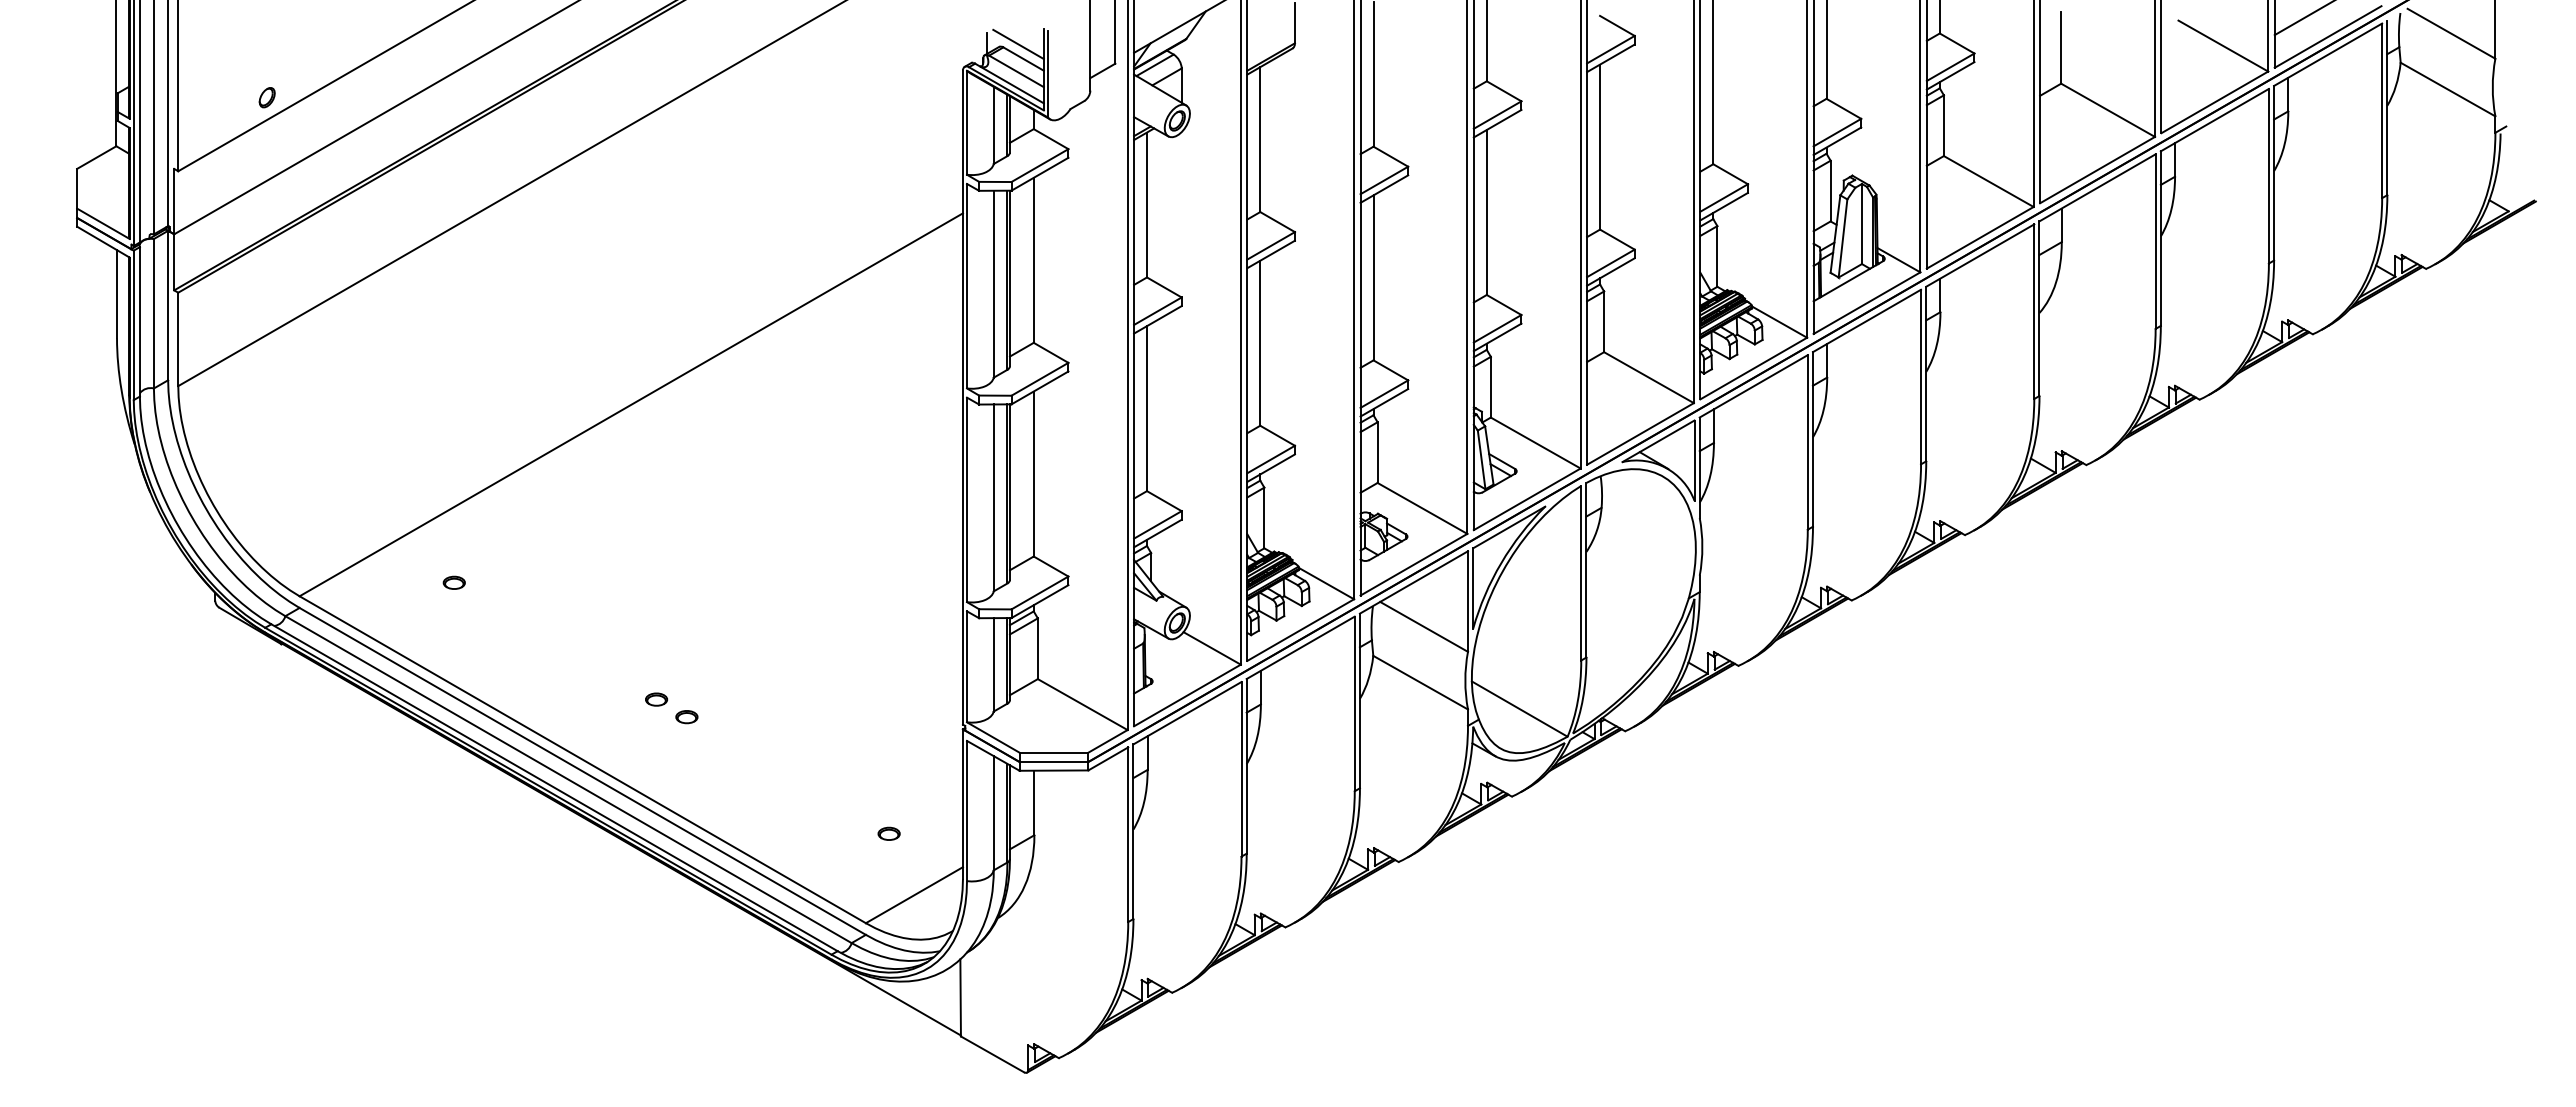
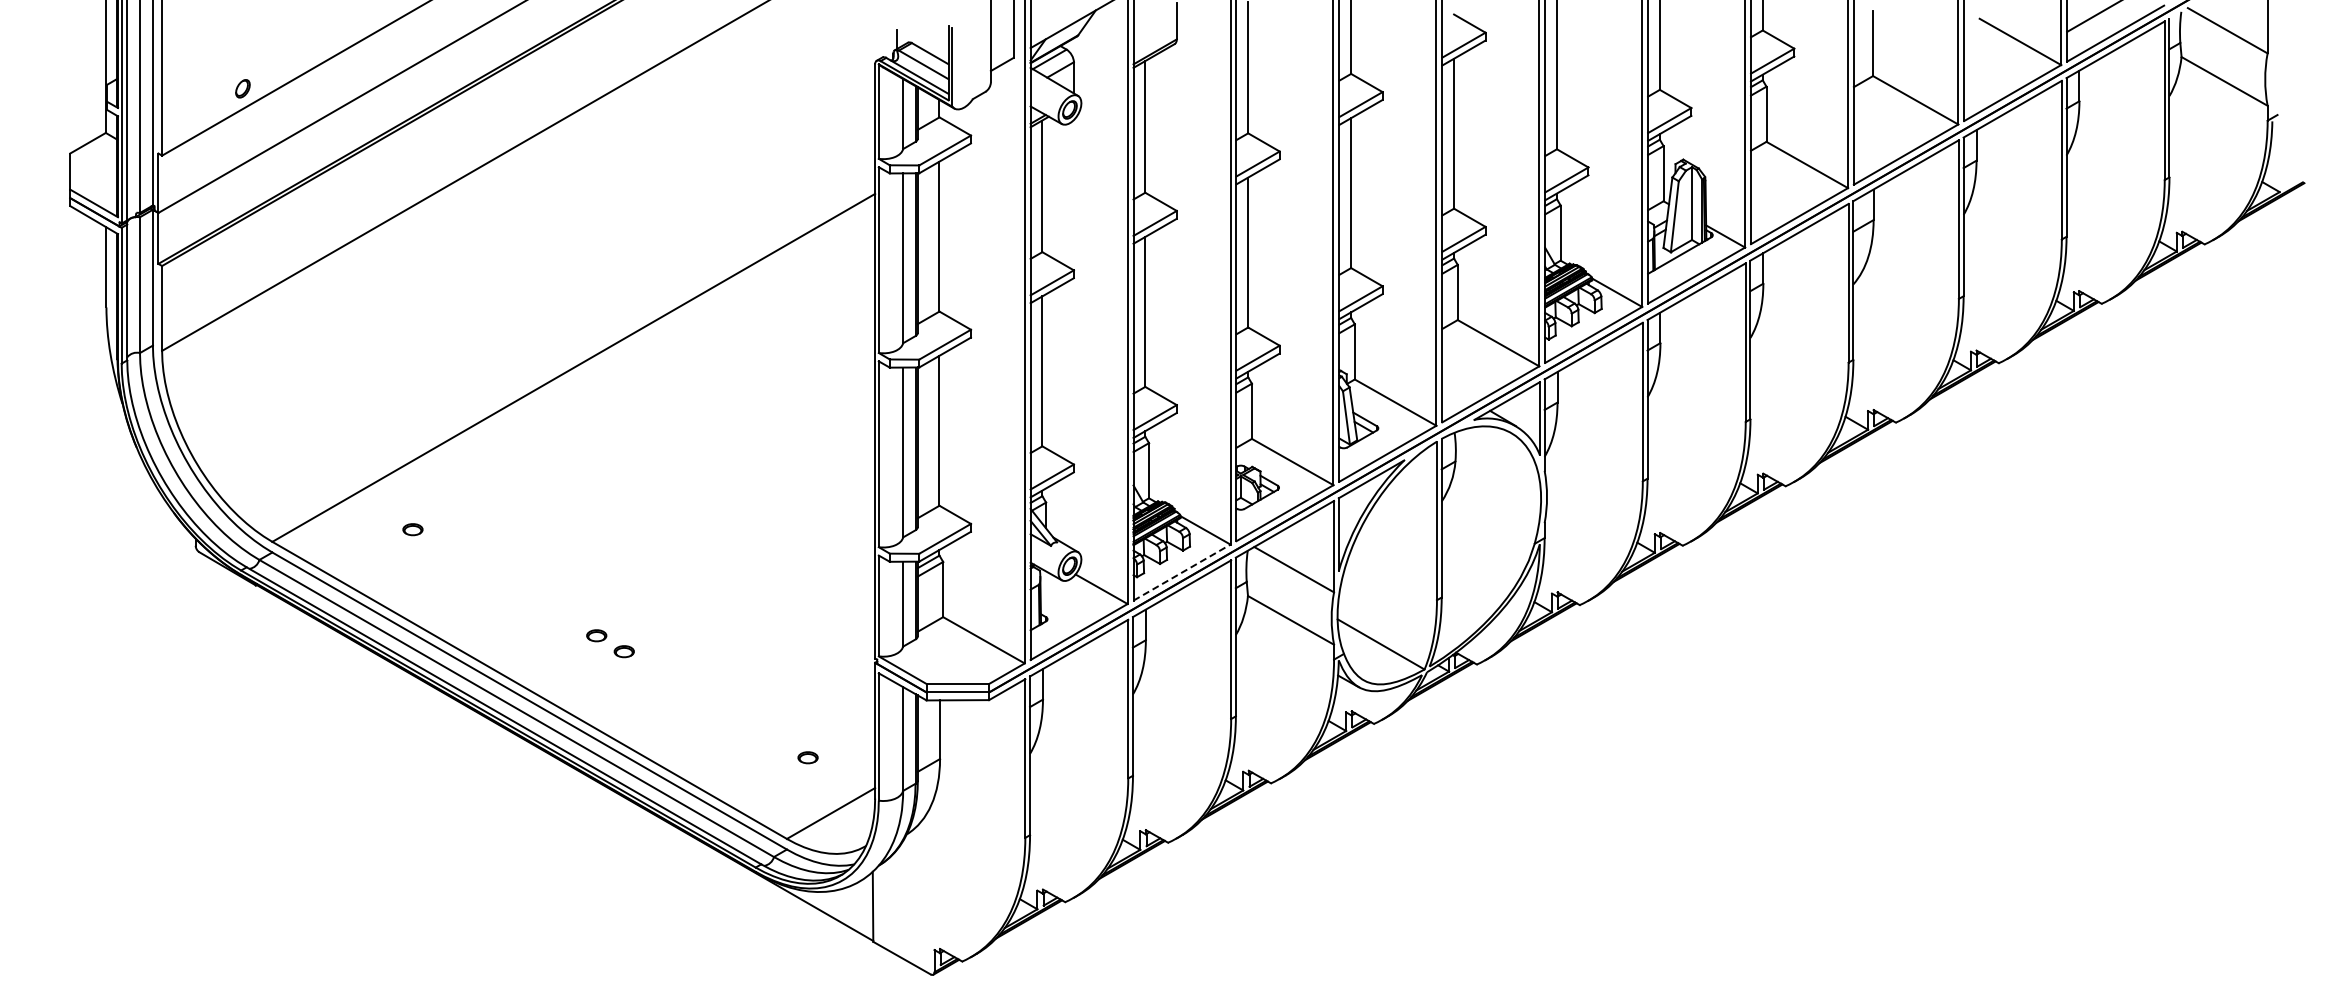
line: (1018, 44) -> (925, 40), removed
line: (1301, 629) -> (1182, 572), solid -> dashed

